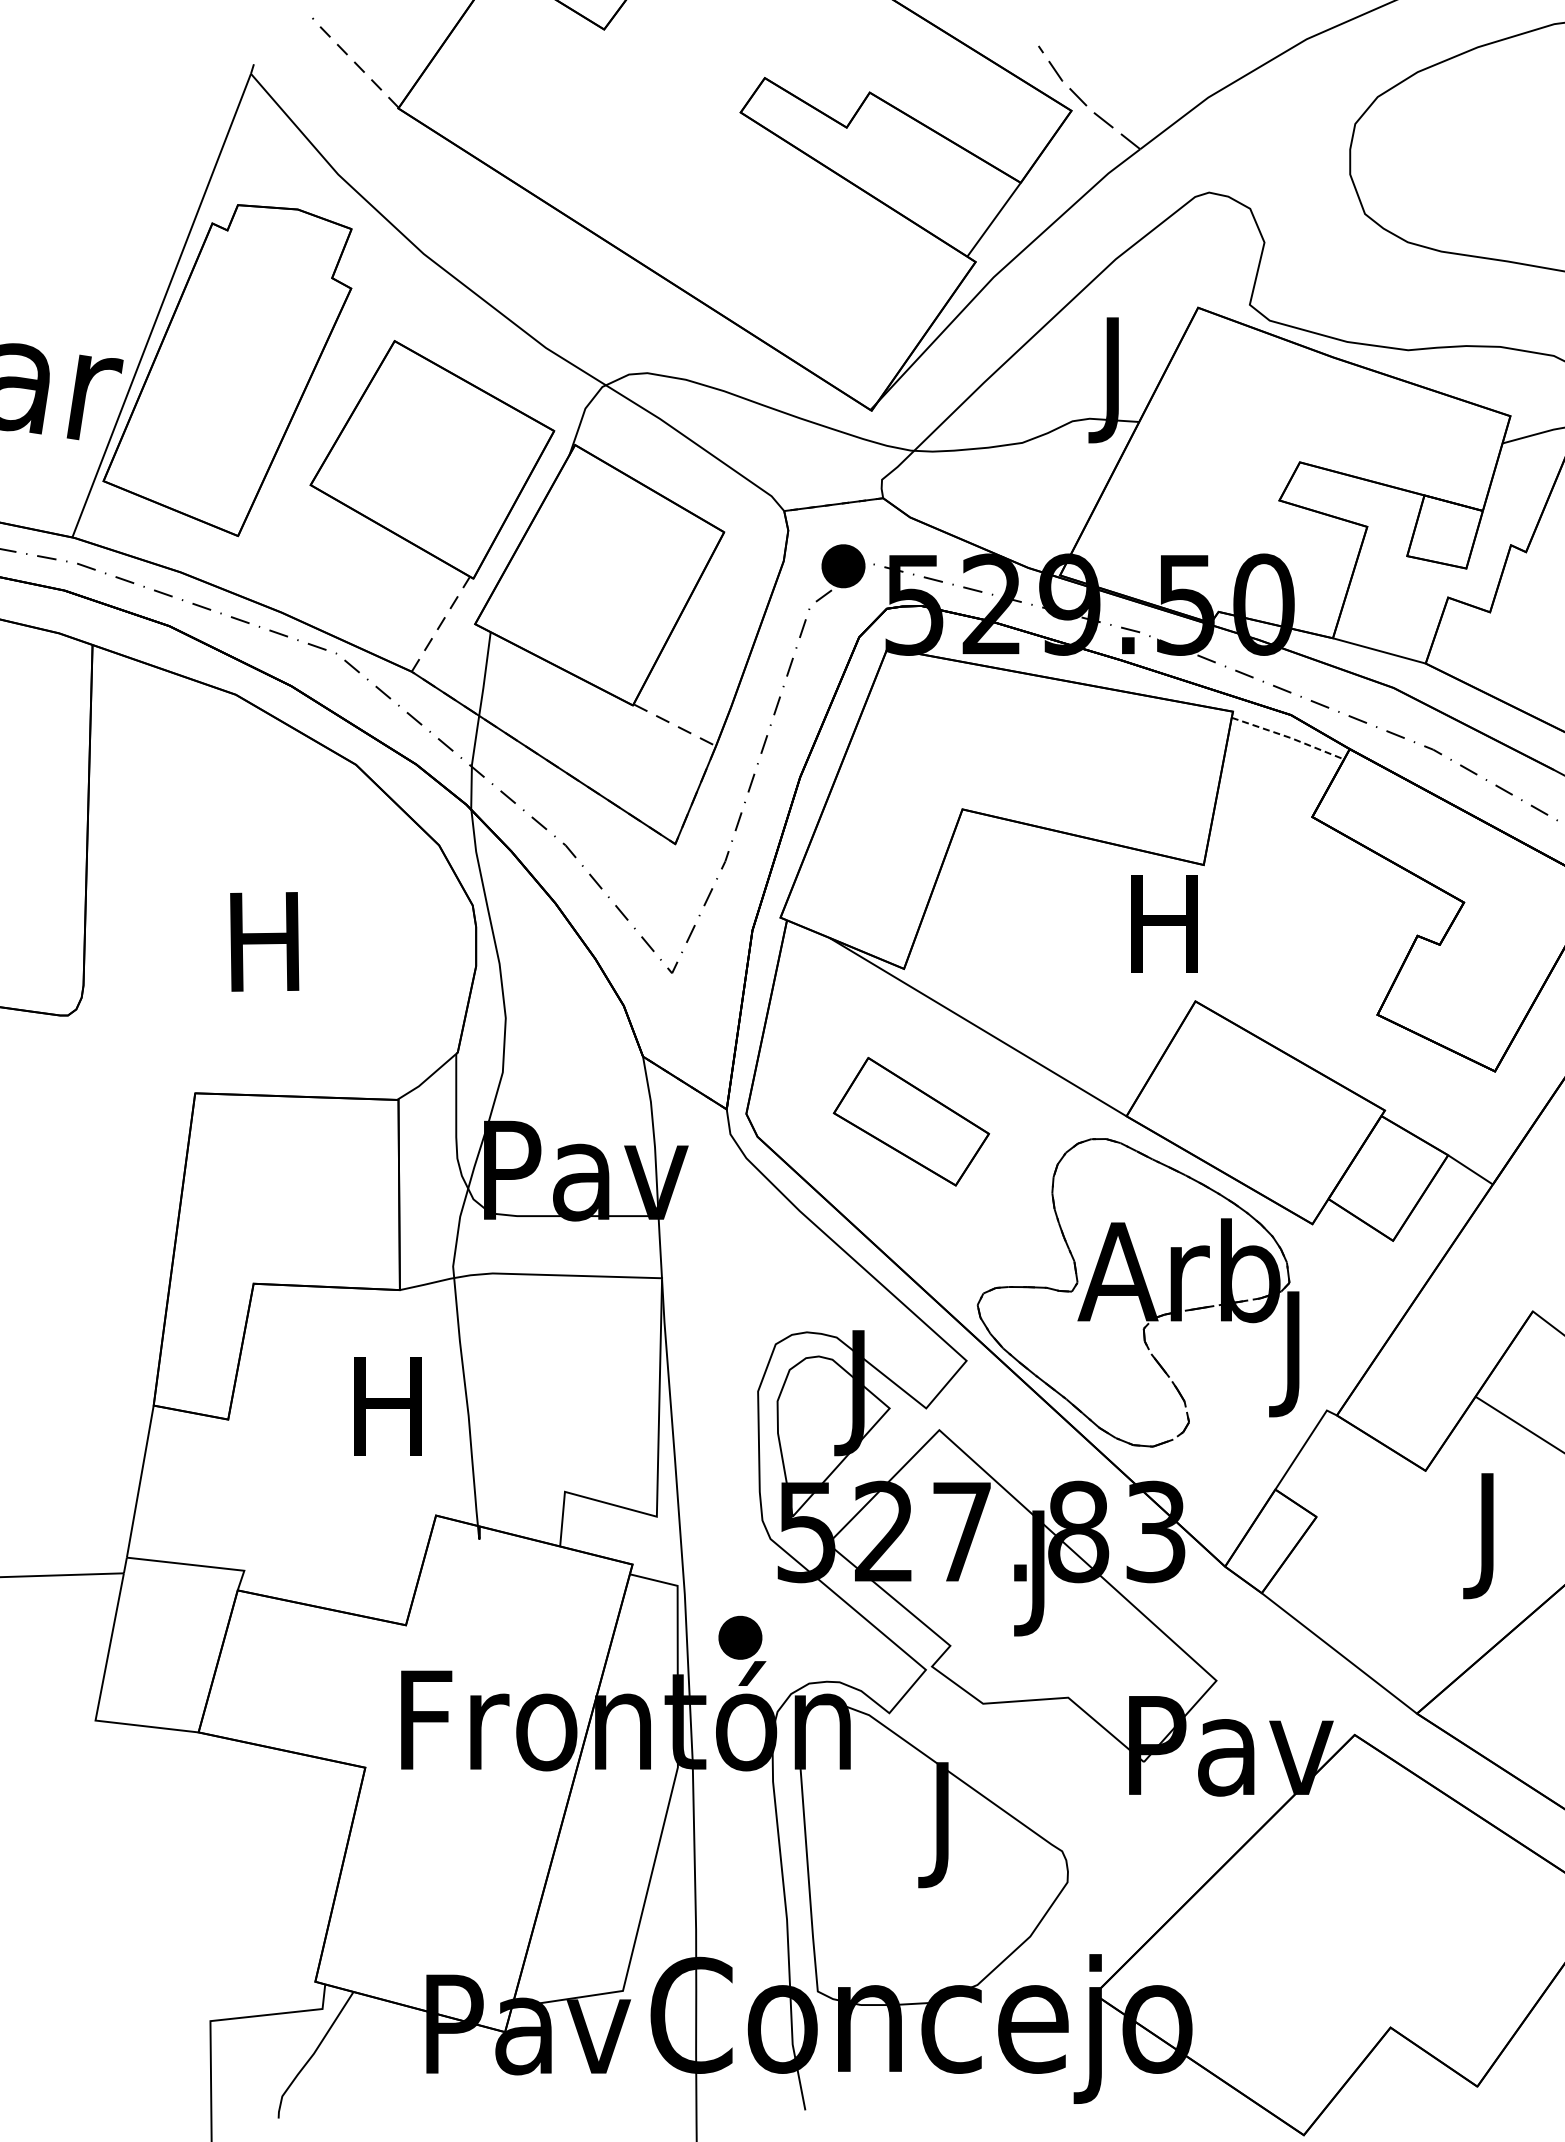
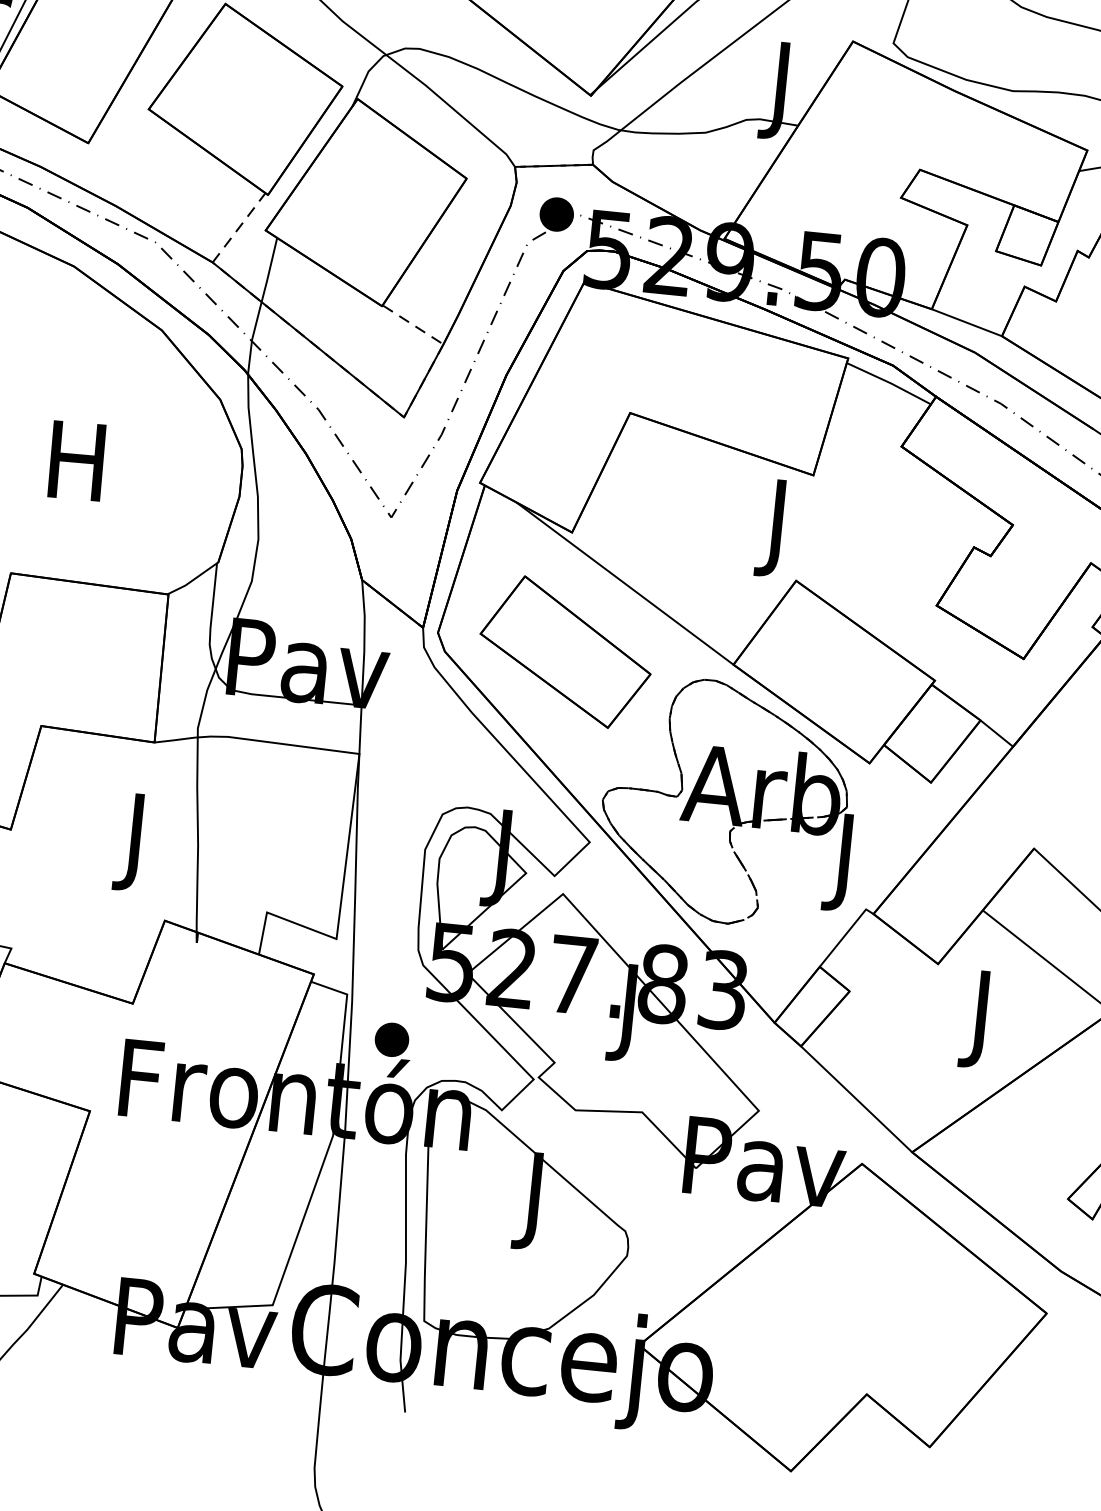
line: (1289, 737) -> (890, 382), dashed -> solid
text: (1164, 937) -> (777, 528), H -> J
part: (911, 1121) -> (565, 651), size x1.43
text: (387, 1420) -> (134, 842), H -> J

